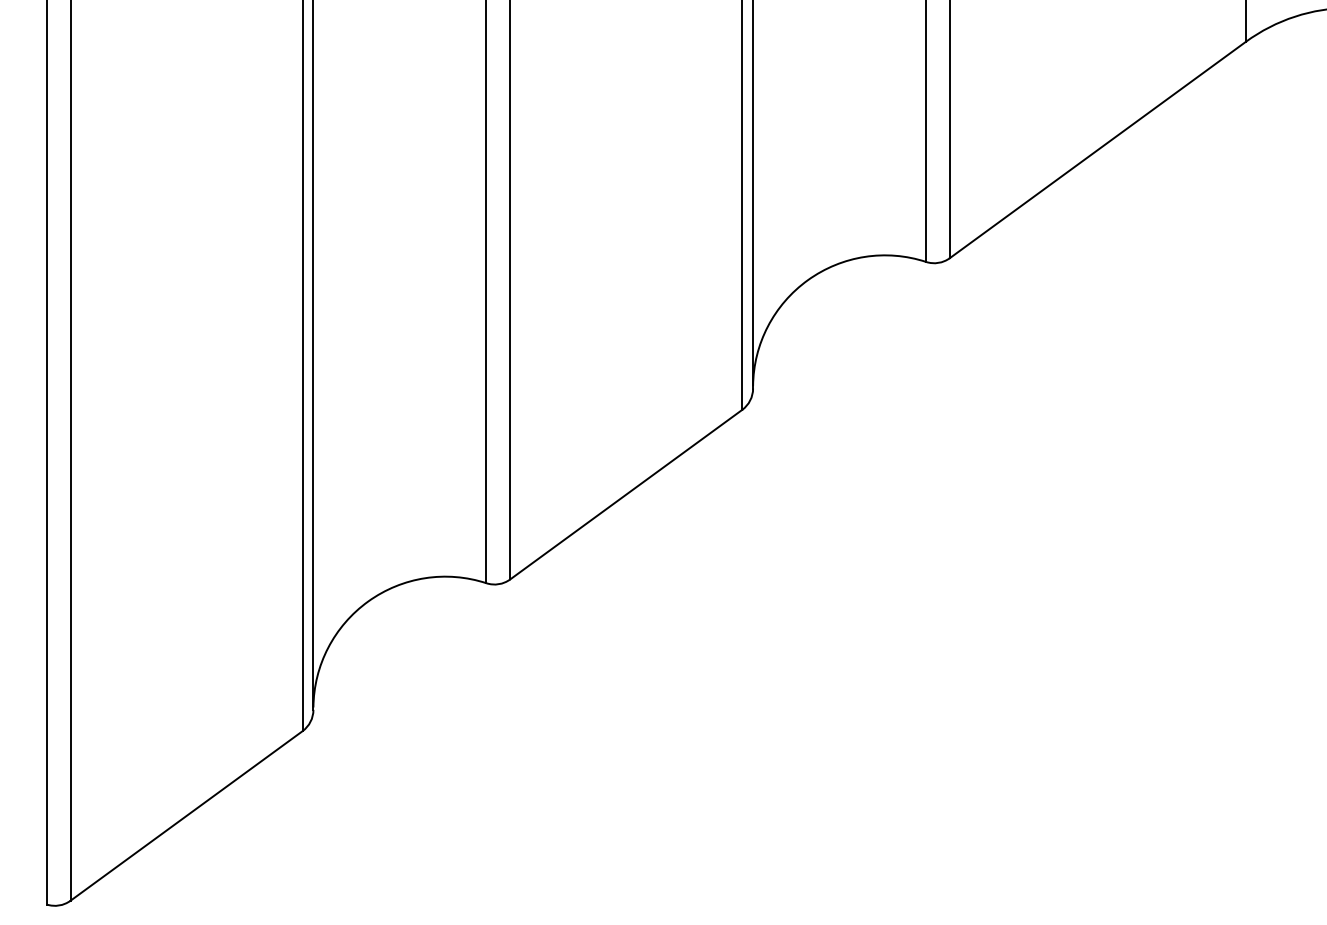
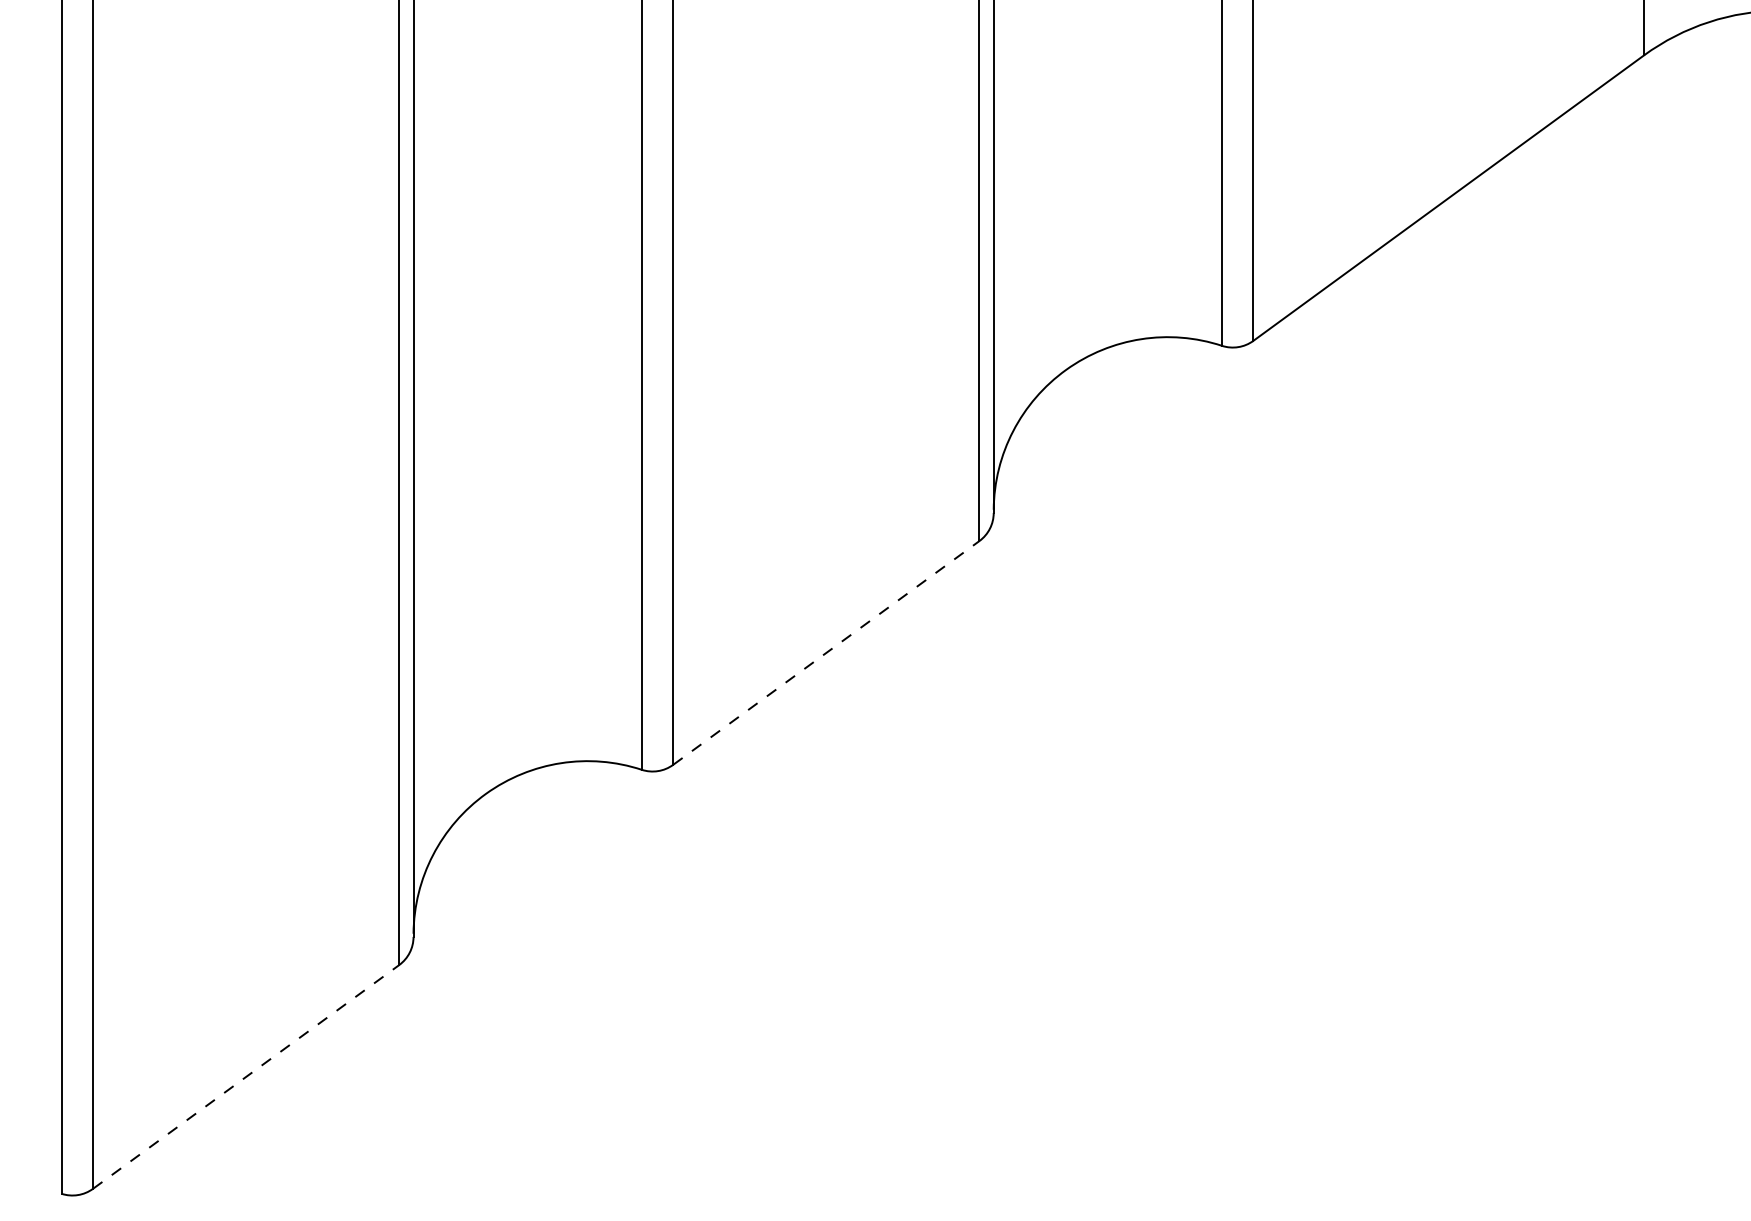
line: (626, 494) -> (826, 652), solid -> dashed
line: (186, 815) -> (246, 1076), solid -> dashed

